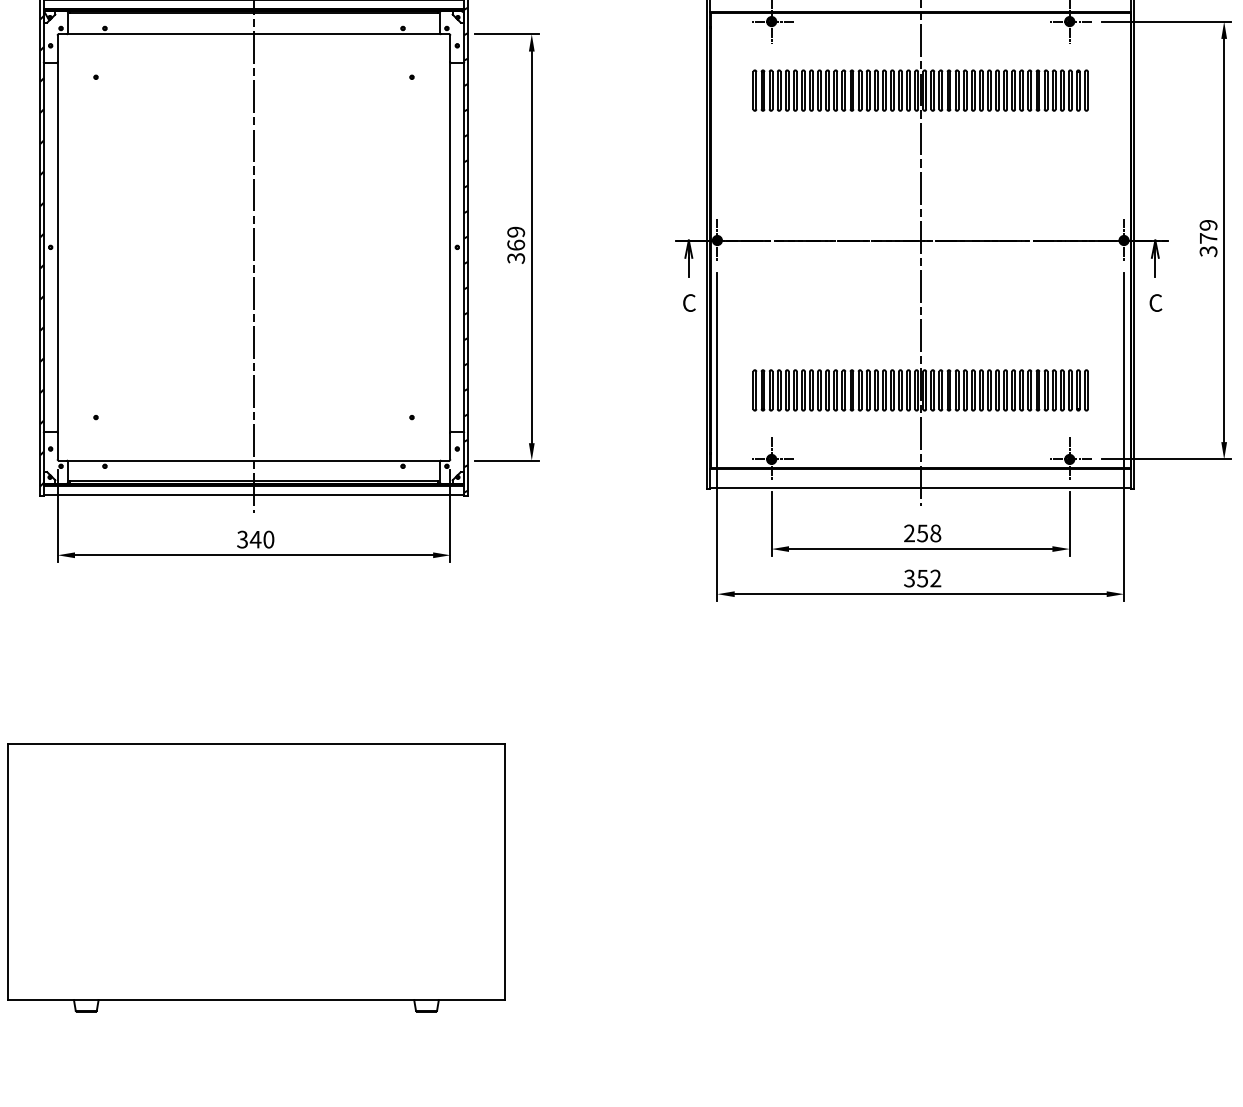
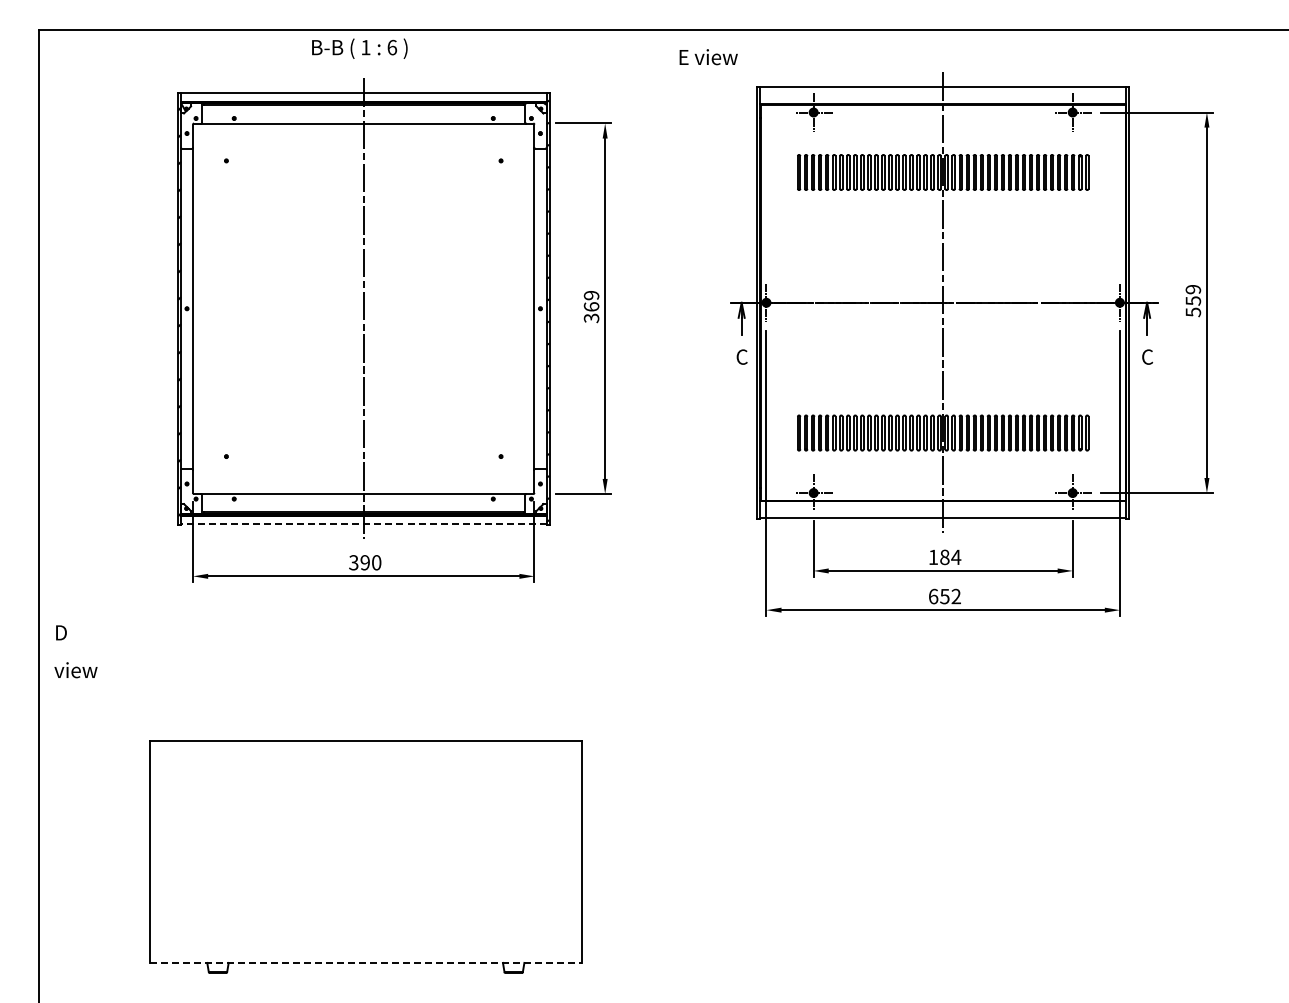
text: (1208, 244) -> (1193, 306), 379 -> 559
line: (253, 495) -> (363, 524), solid -> dashed
text: (922, 533) -> (944, 557), 258 -> 184
text: (256, 539) -> (365, 562), 340 -> 390
text: (909, 578) -> (933, 596), 352 -> 652
line: (256, 999) -> (365, 962), solid -> dashed

